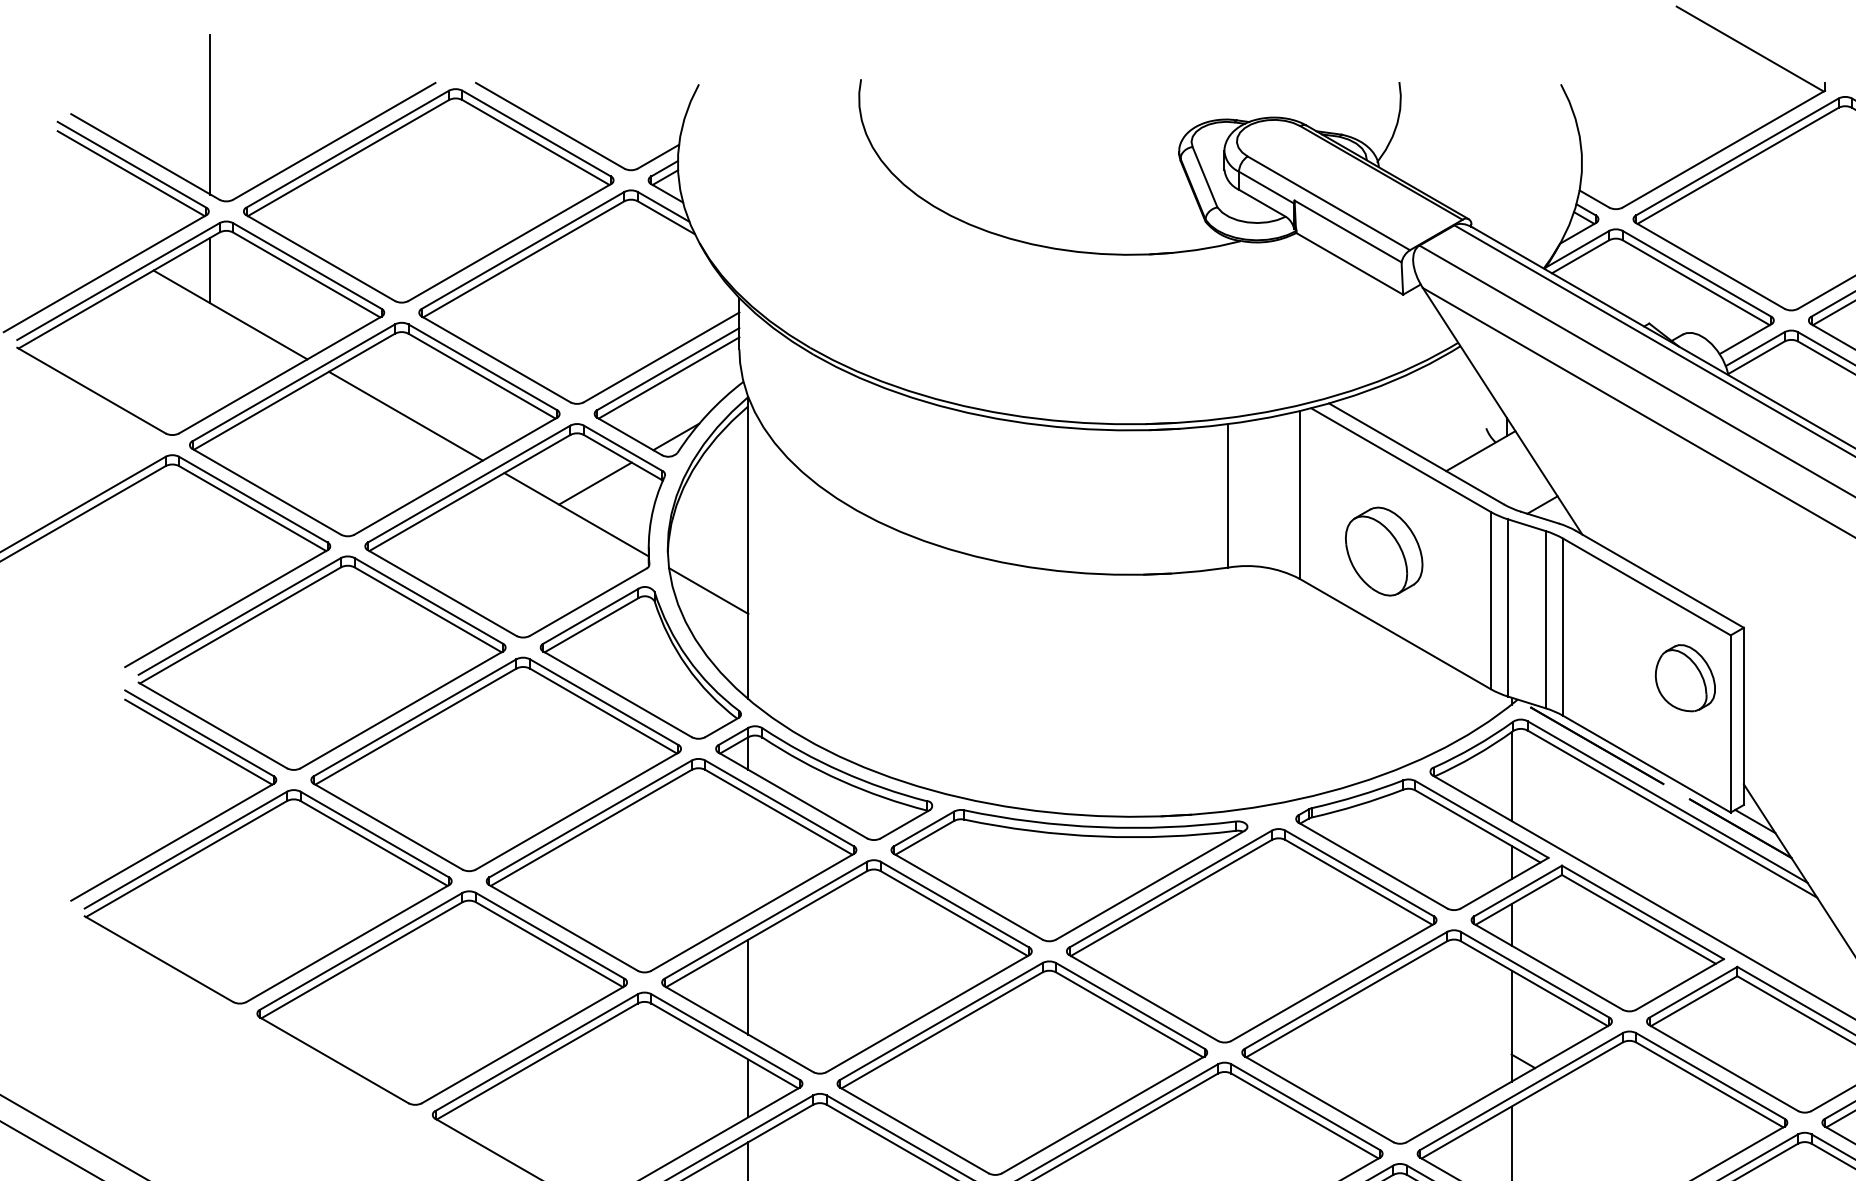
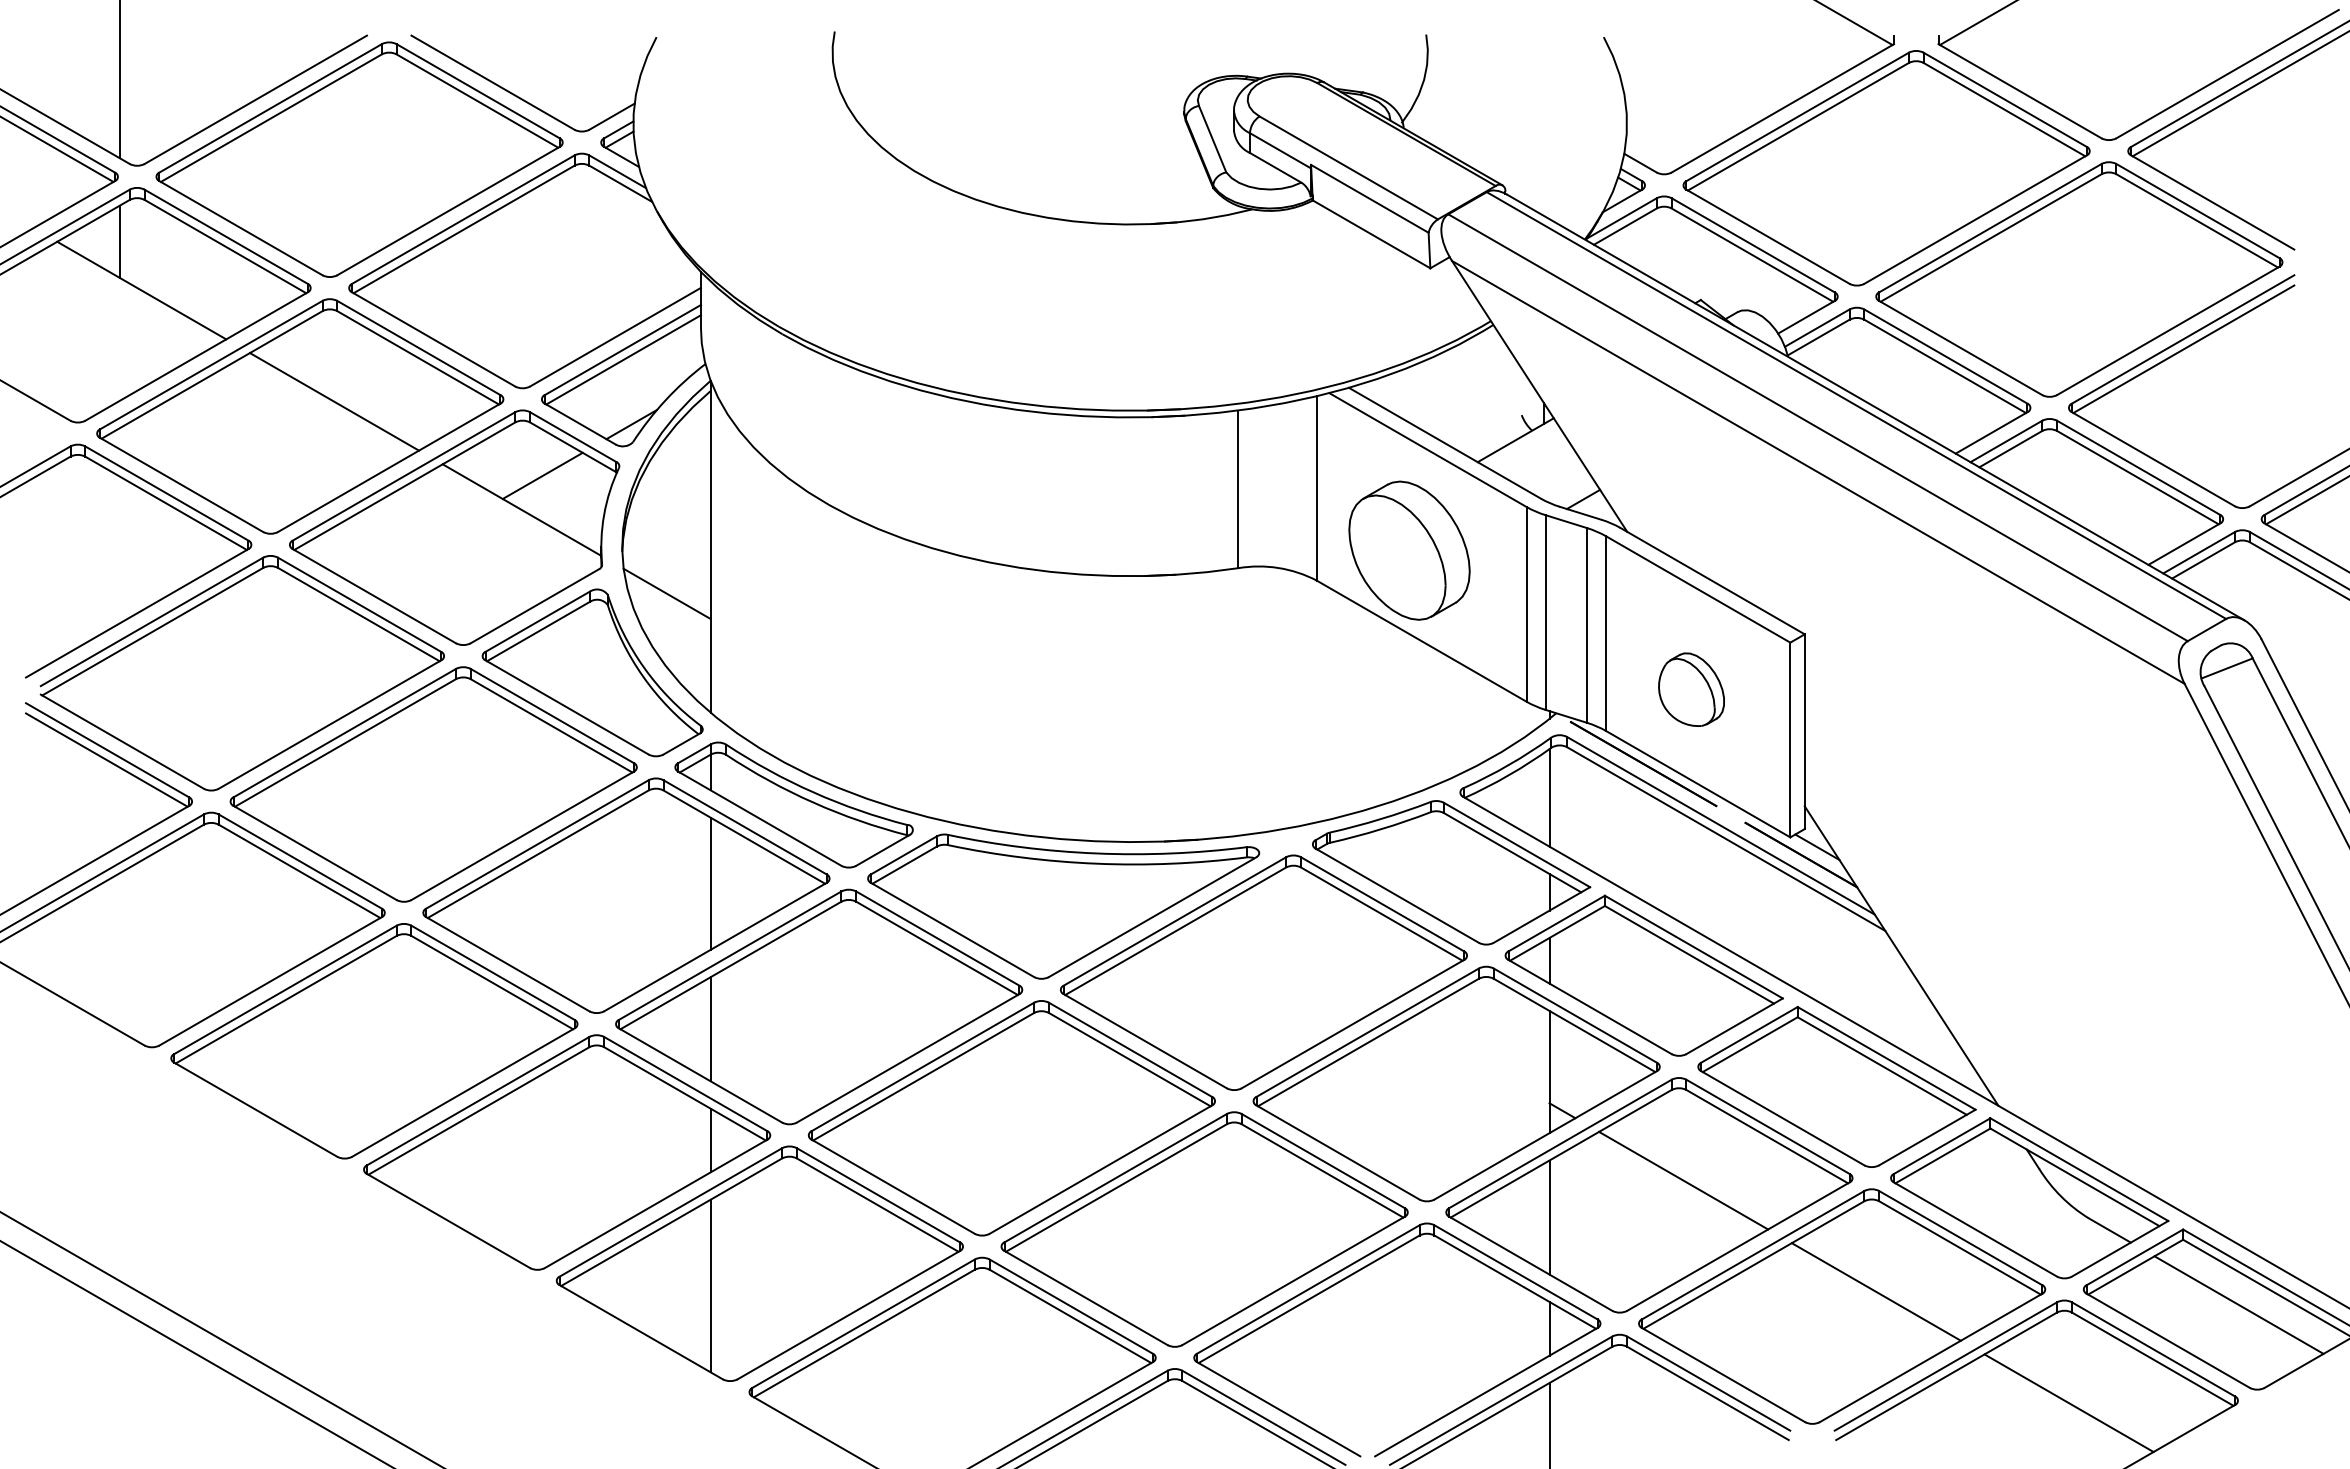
part: (1384, 551) -> (1409, 550), size x1.43
part: (1685, 677) -> (1691, 689), moved
line: (748, 854) -> (710, 883), added
line: (1633, 1124) -> (1683, 1180), added

